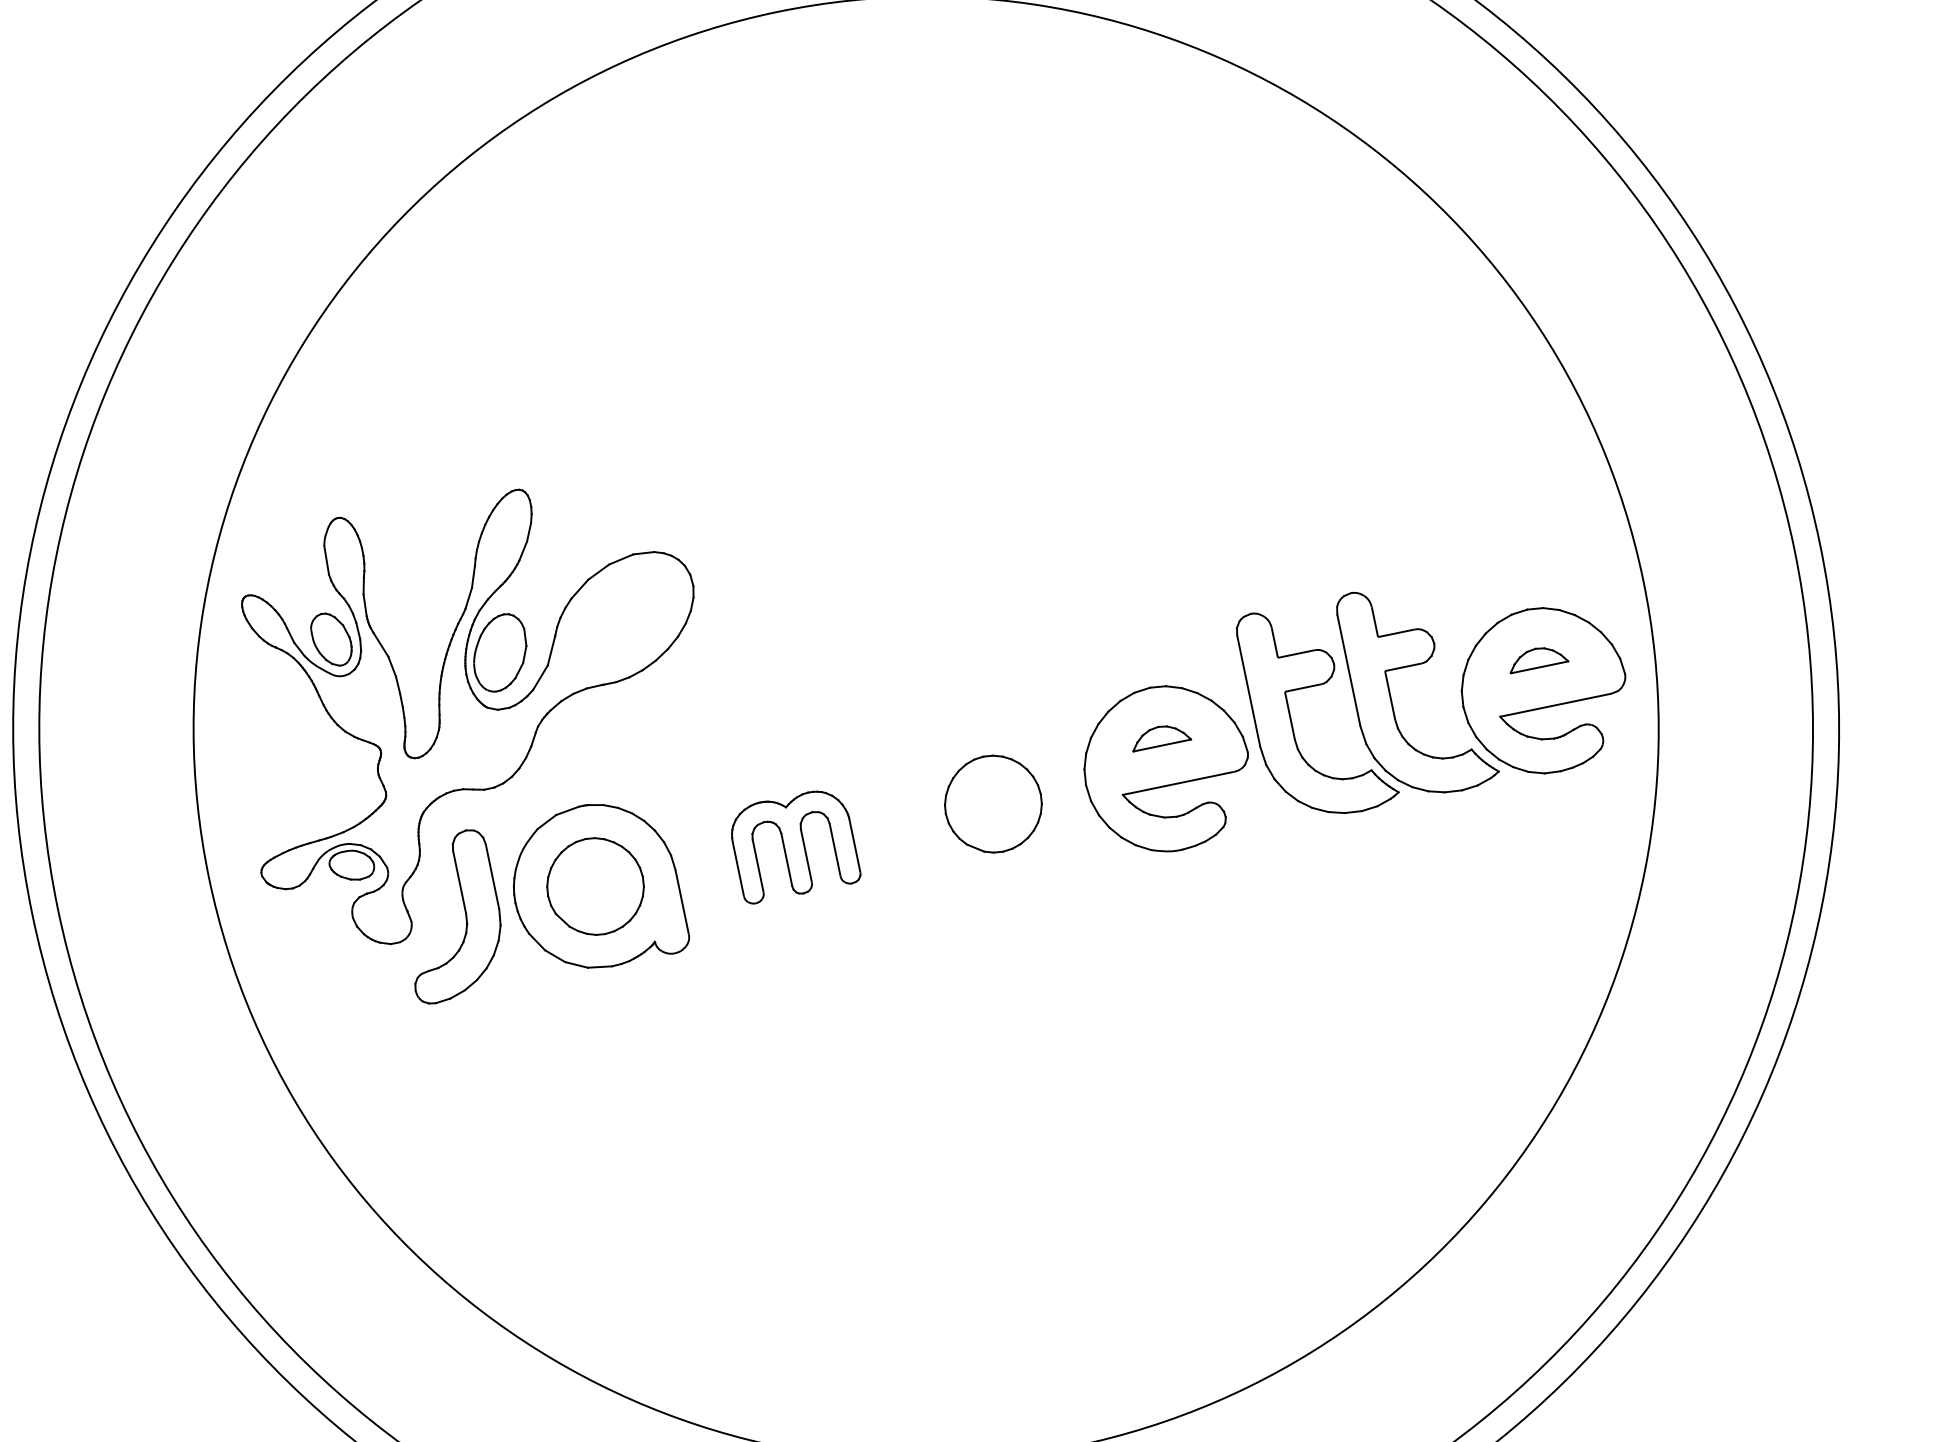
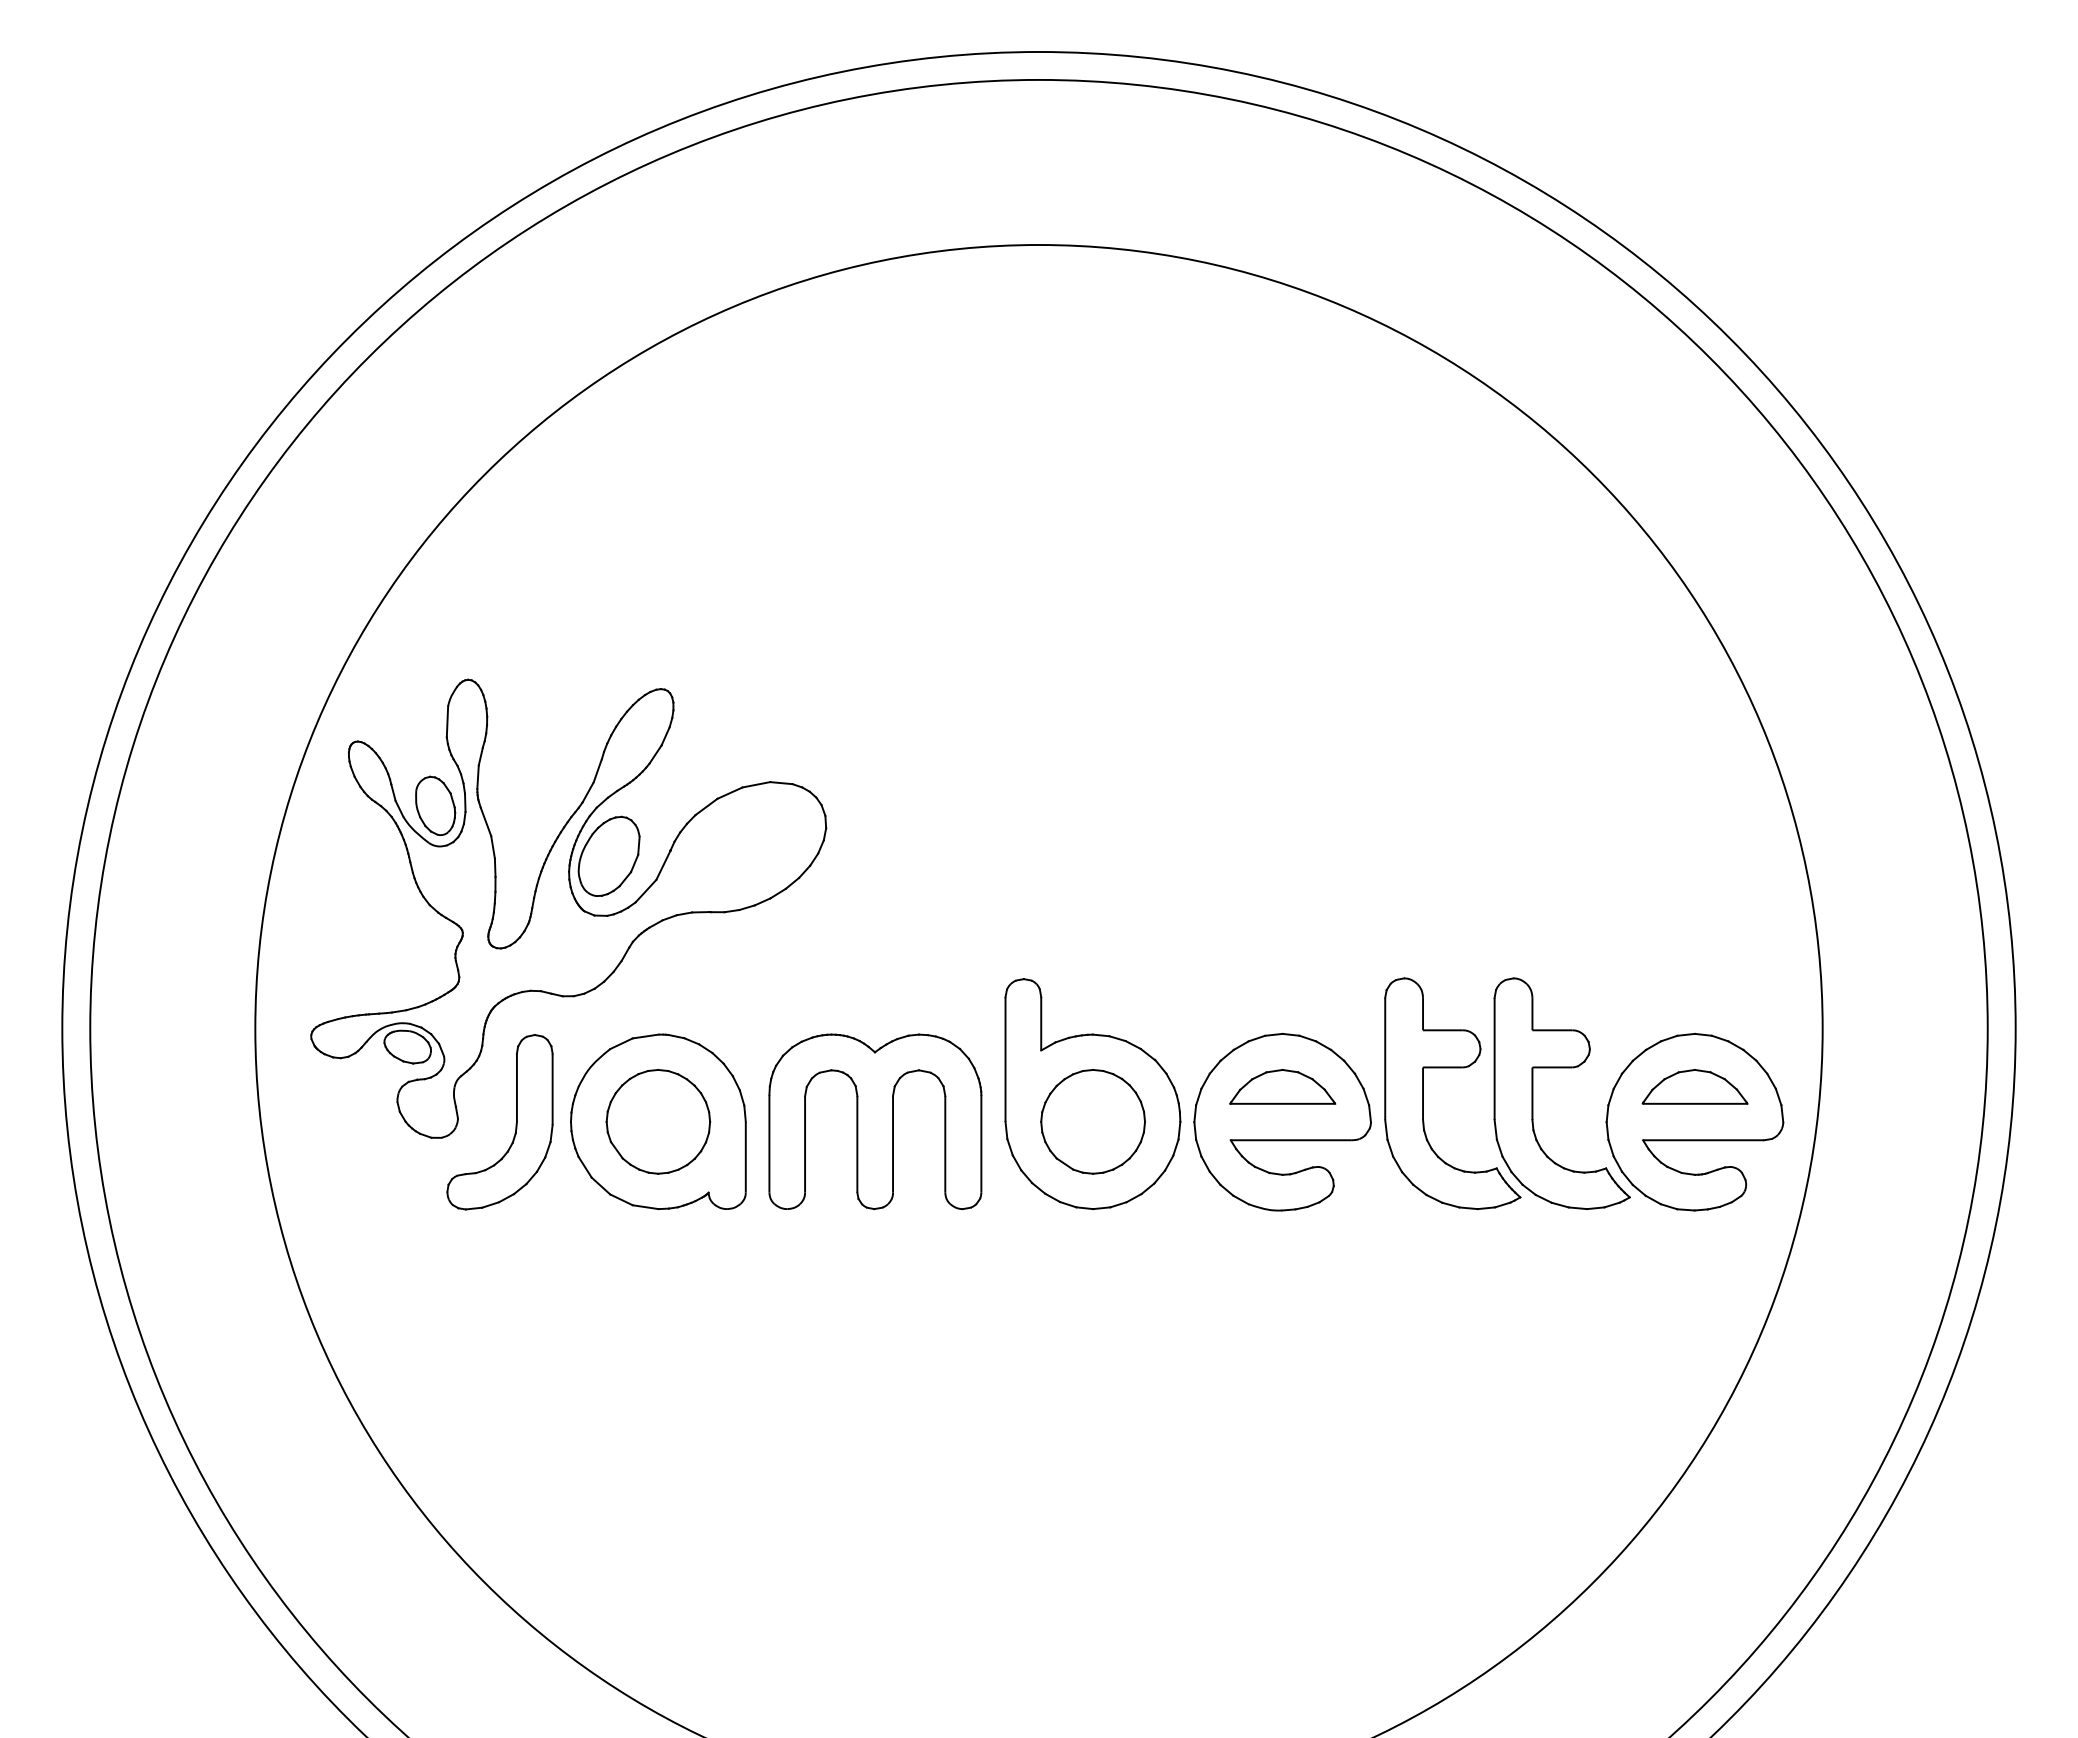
part: (1537, 657) -> (1694, 1086), size x1.67
part: (1159, 735) -> (1282, 1086), size x1.67
part: (987, 779) -> (1092, 1094), added
part: (794, 845) -> (875, 1121), size x1.67

